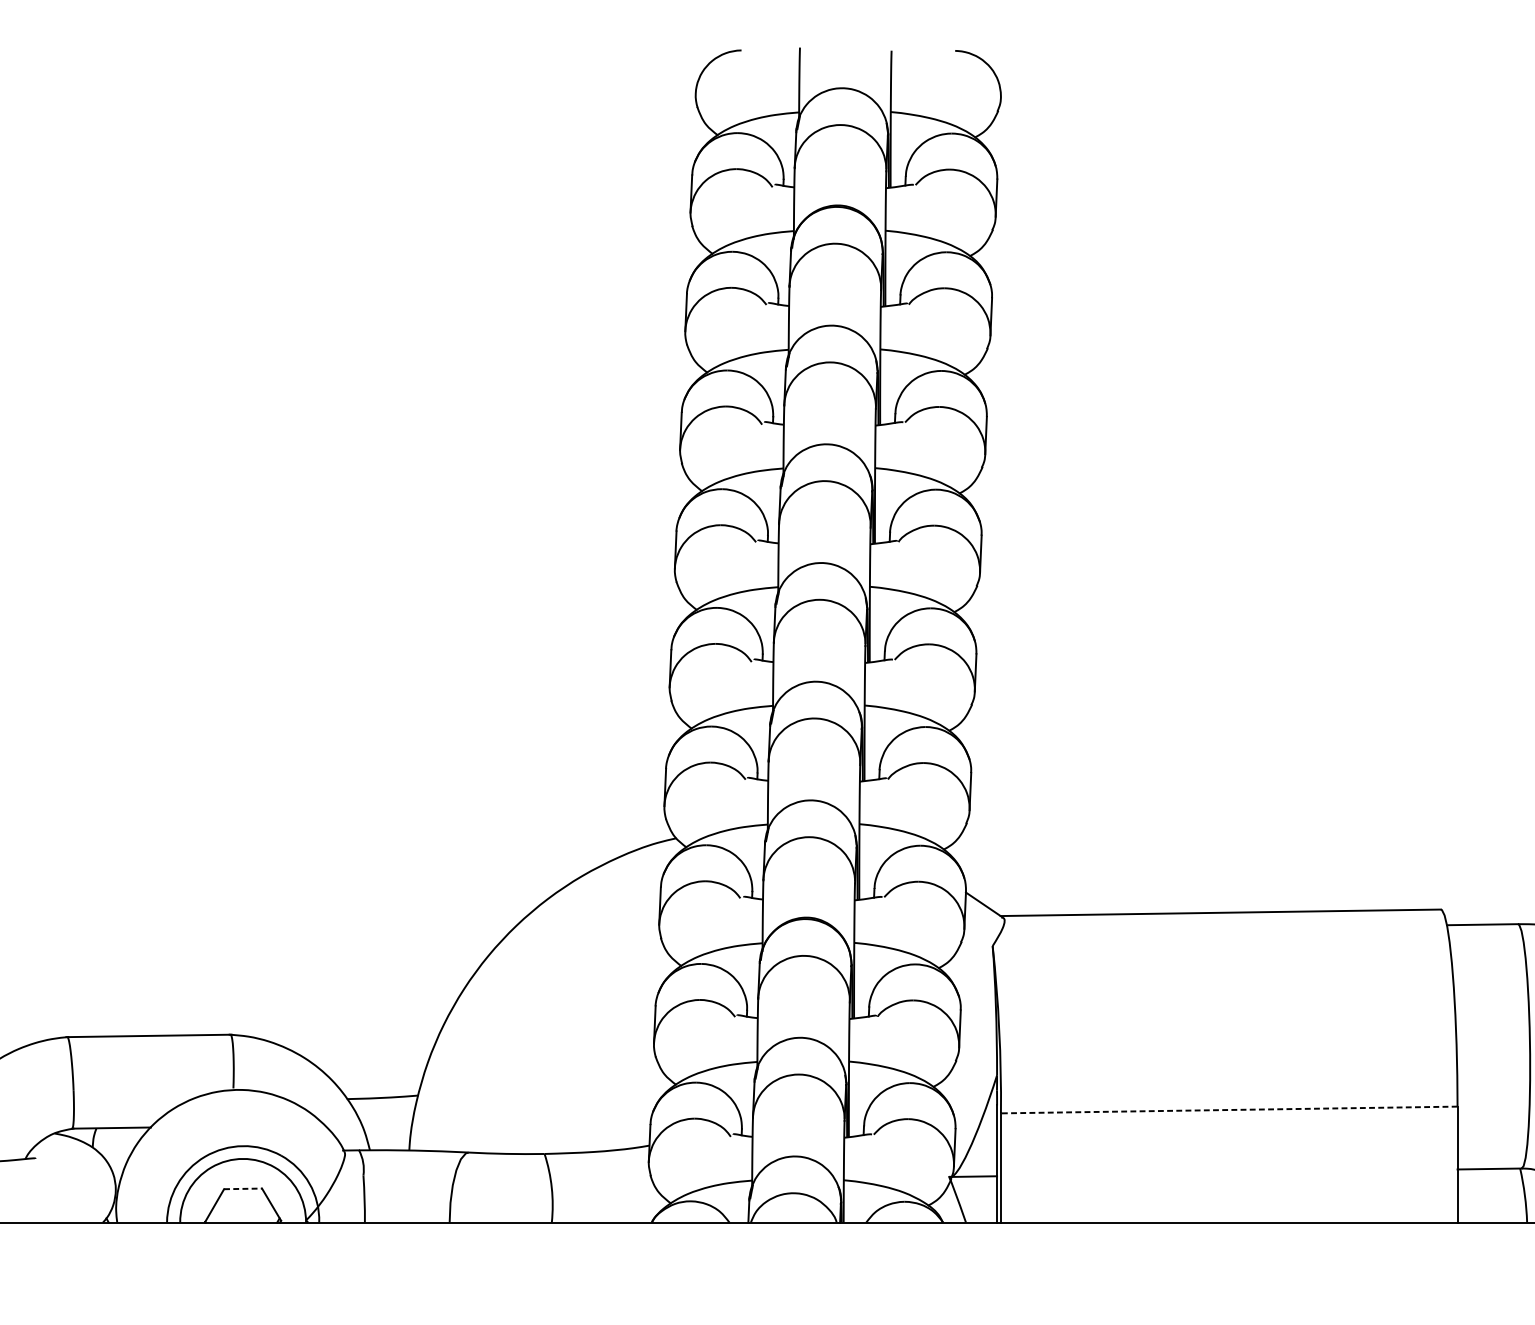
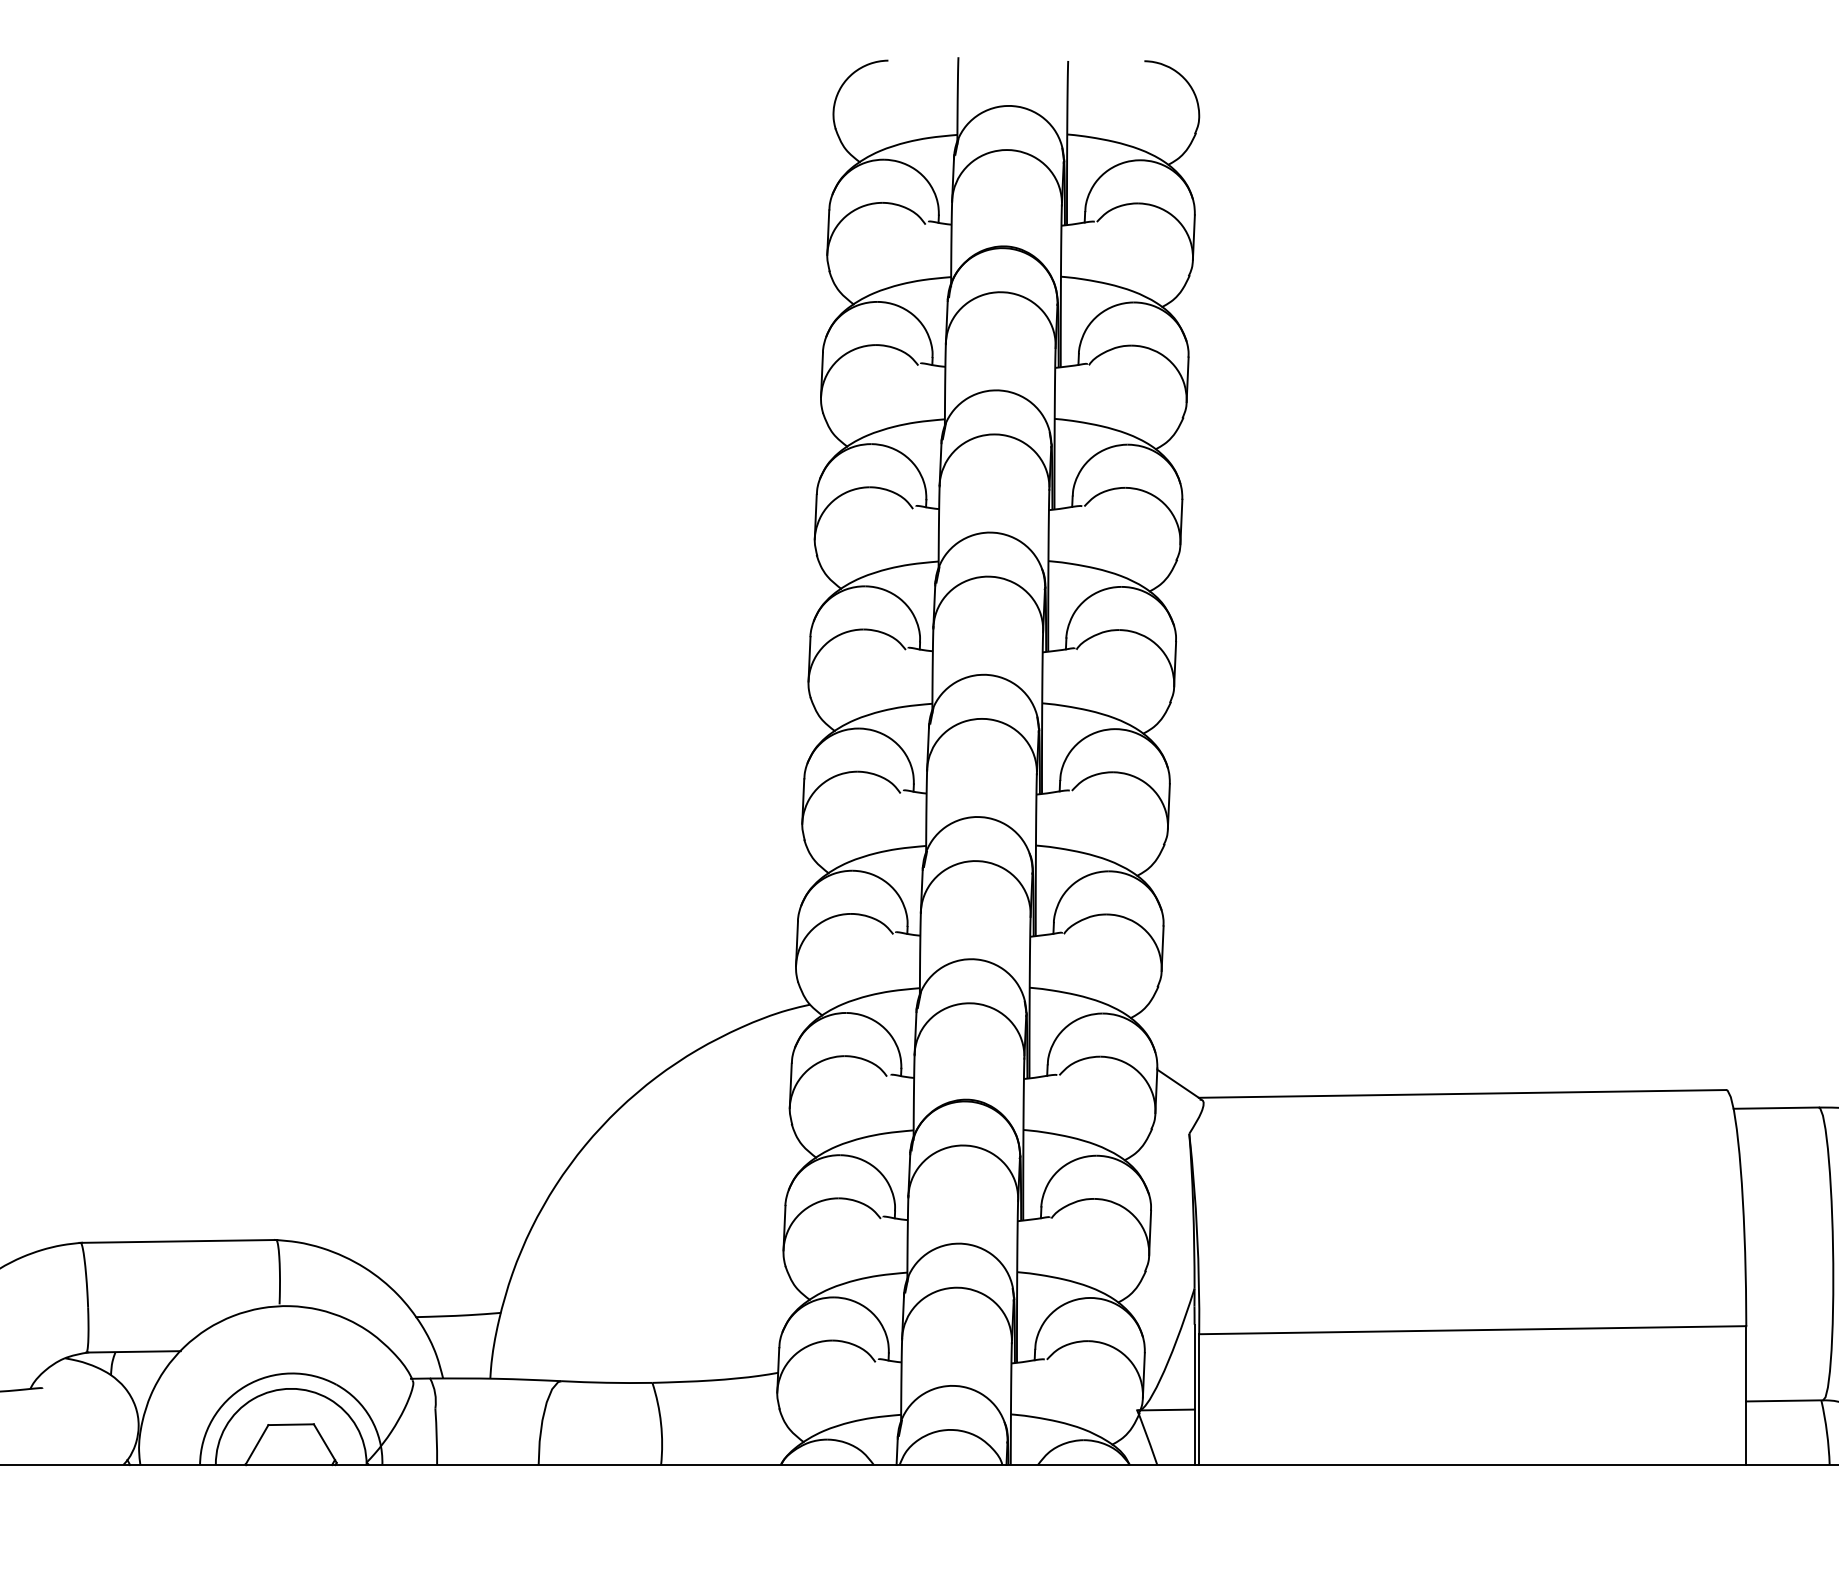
line: (1229, 1110) -> (1472, 1330), dashed -> solid
line: (243, 1188) -> (291, 1424), dashed -> solid

